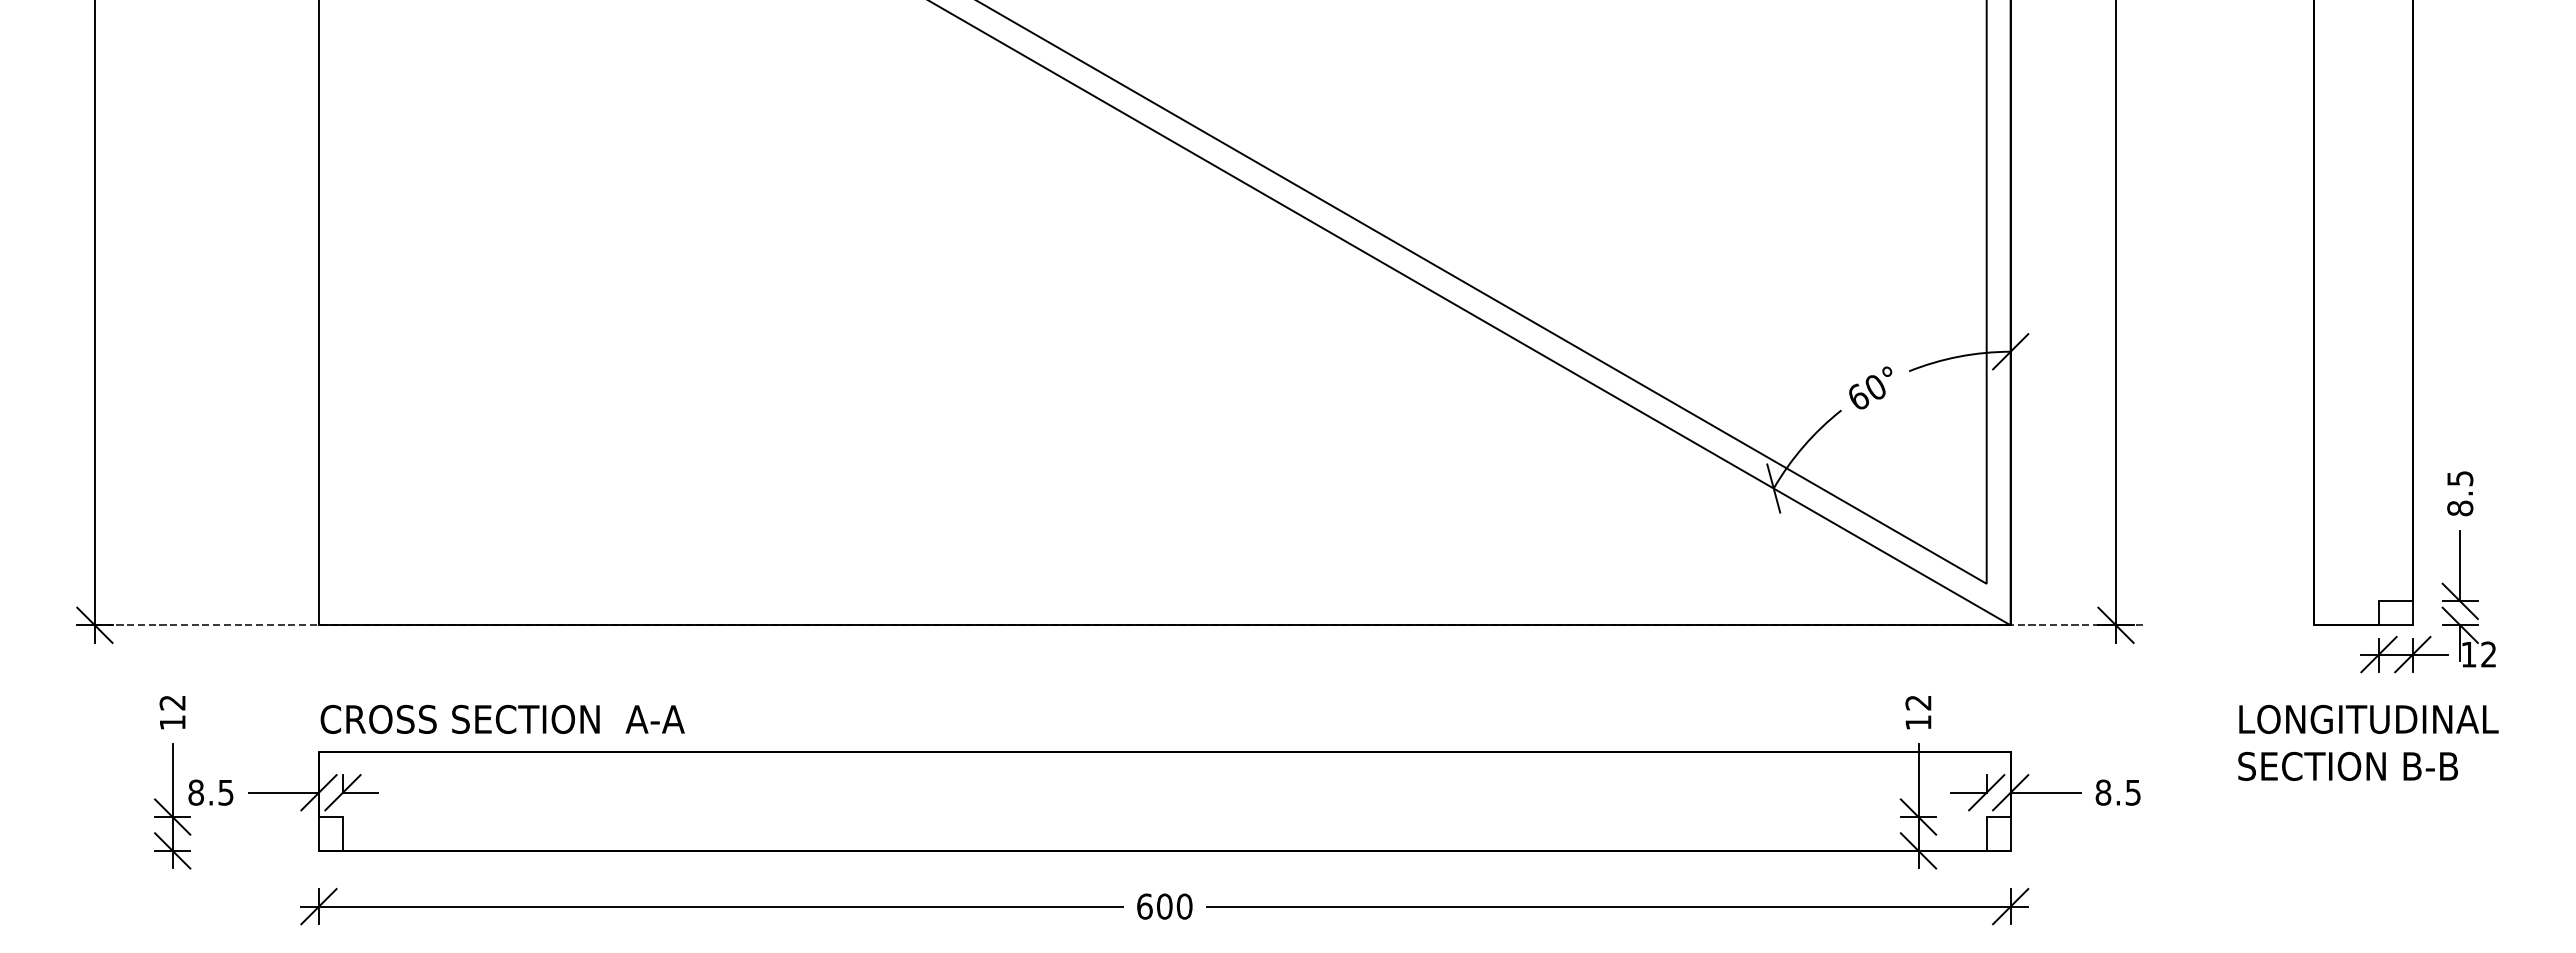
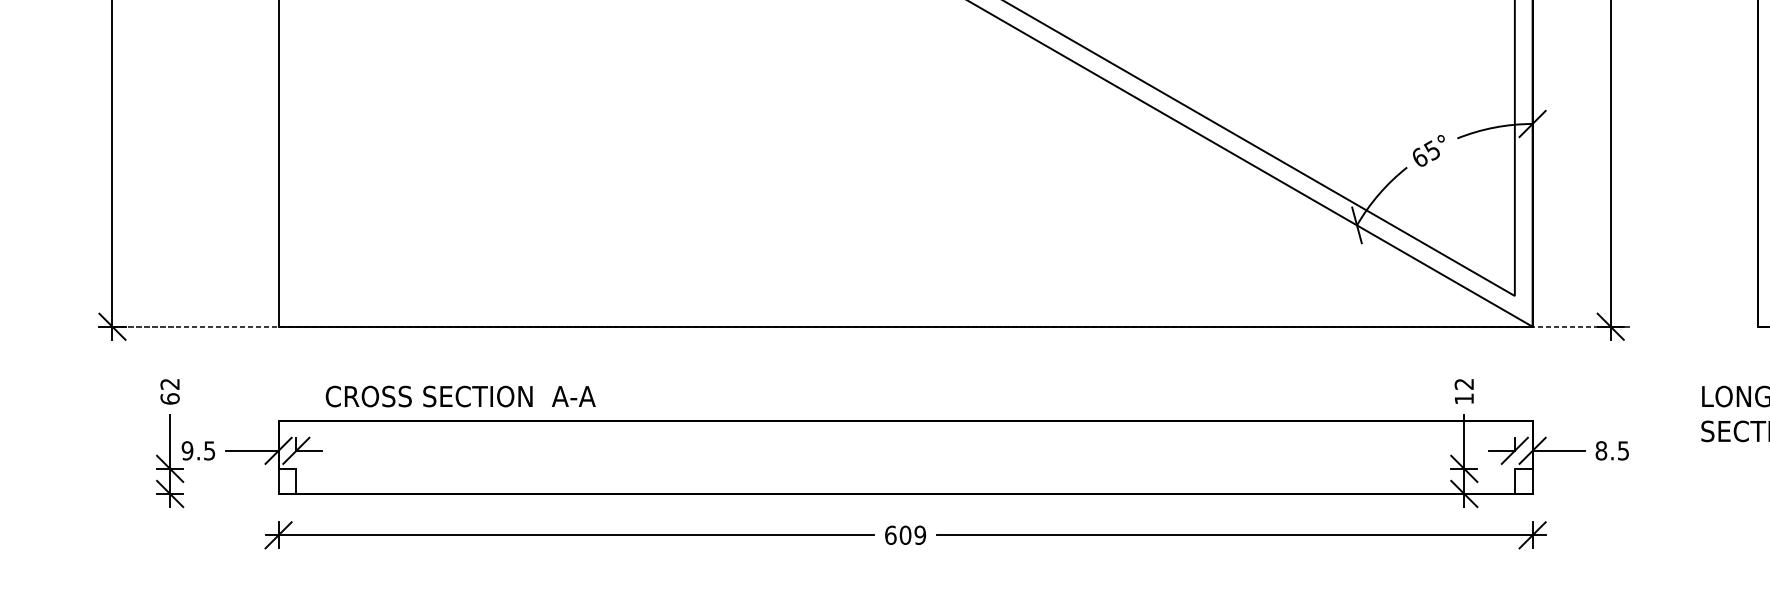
text: (1874, 387) -> (1431, 150), 60° -> 65°
text: (502, 718) -> (460, 395), moved
text: (172, 722) -> (170, 398), 12 -> 62
text: (195, 792) -> (187, 450), 8.5 -> 9.5
text: (1184, 906) -> (920, 535), 600 -> 609

